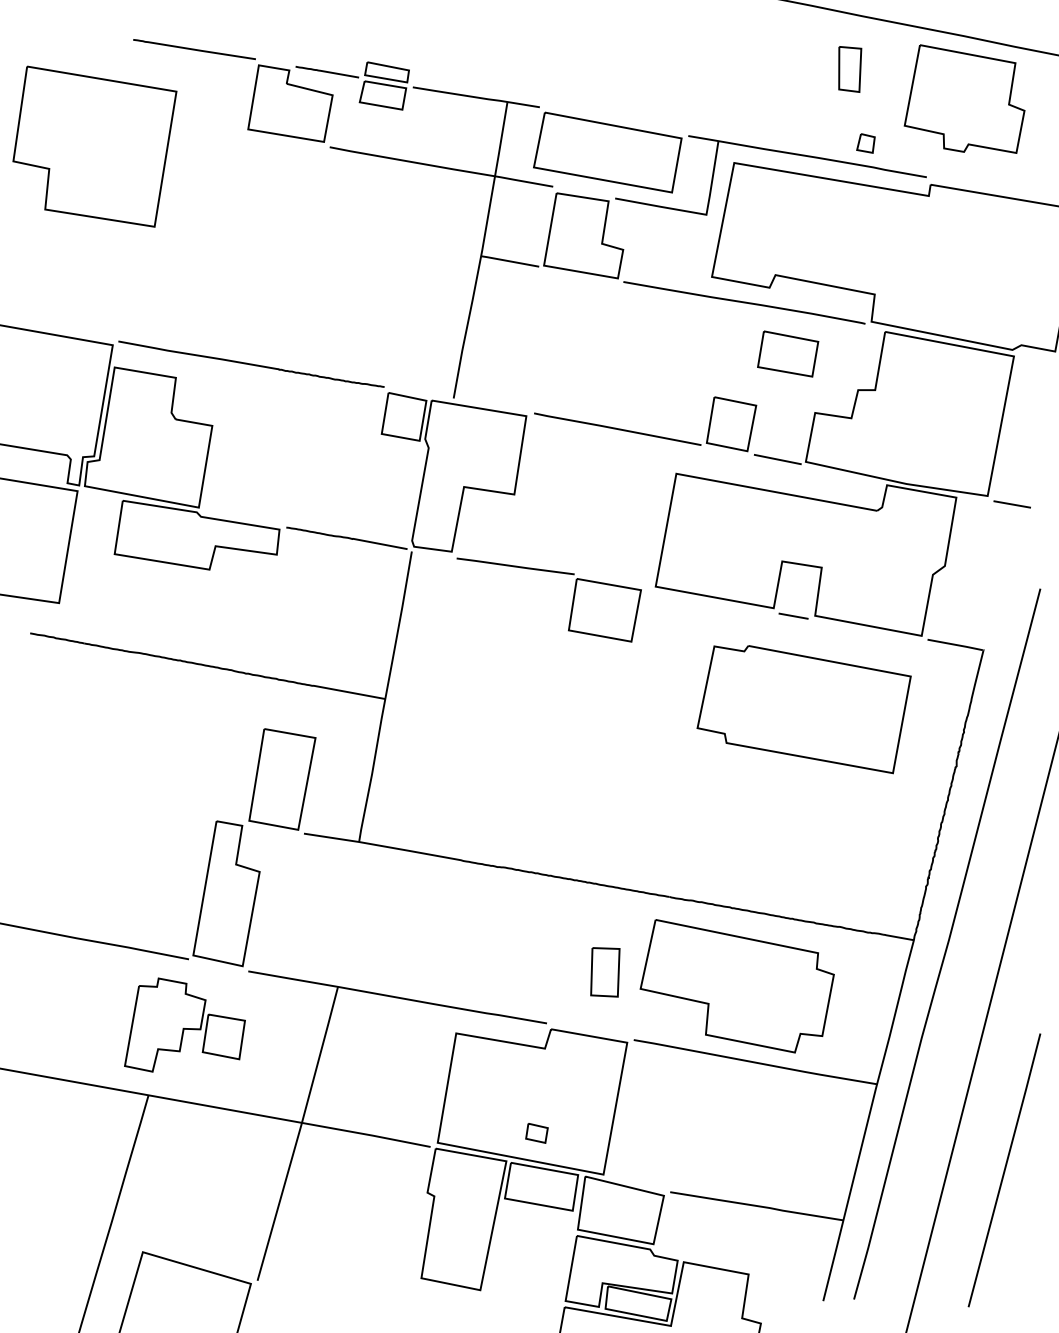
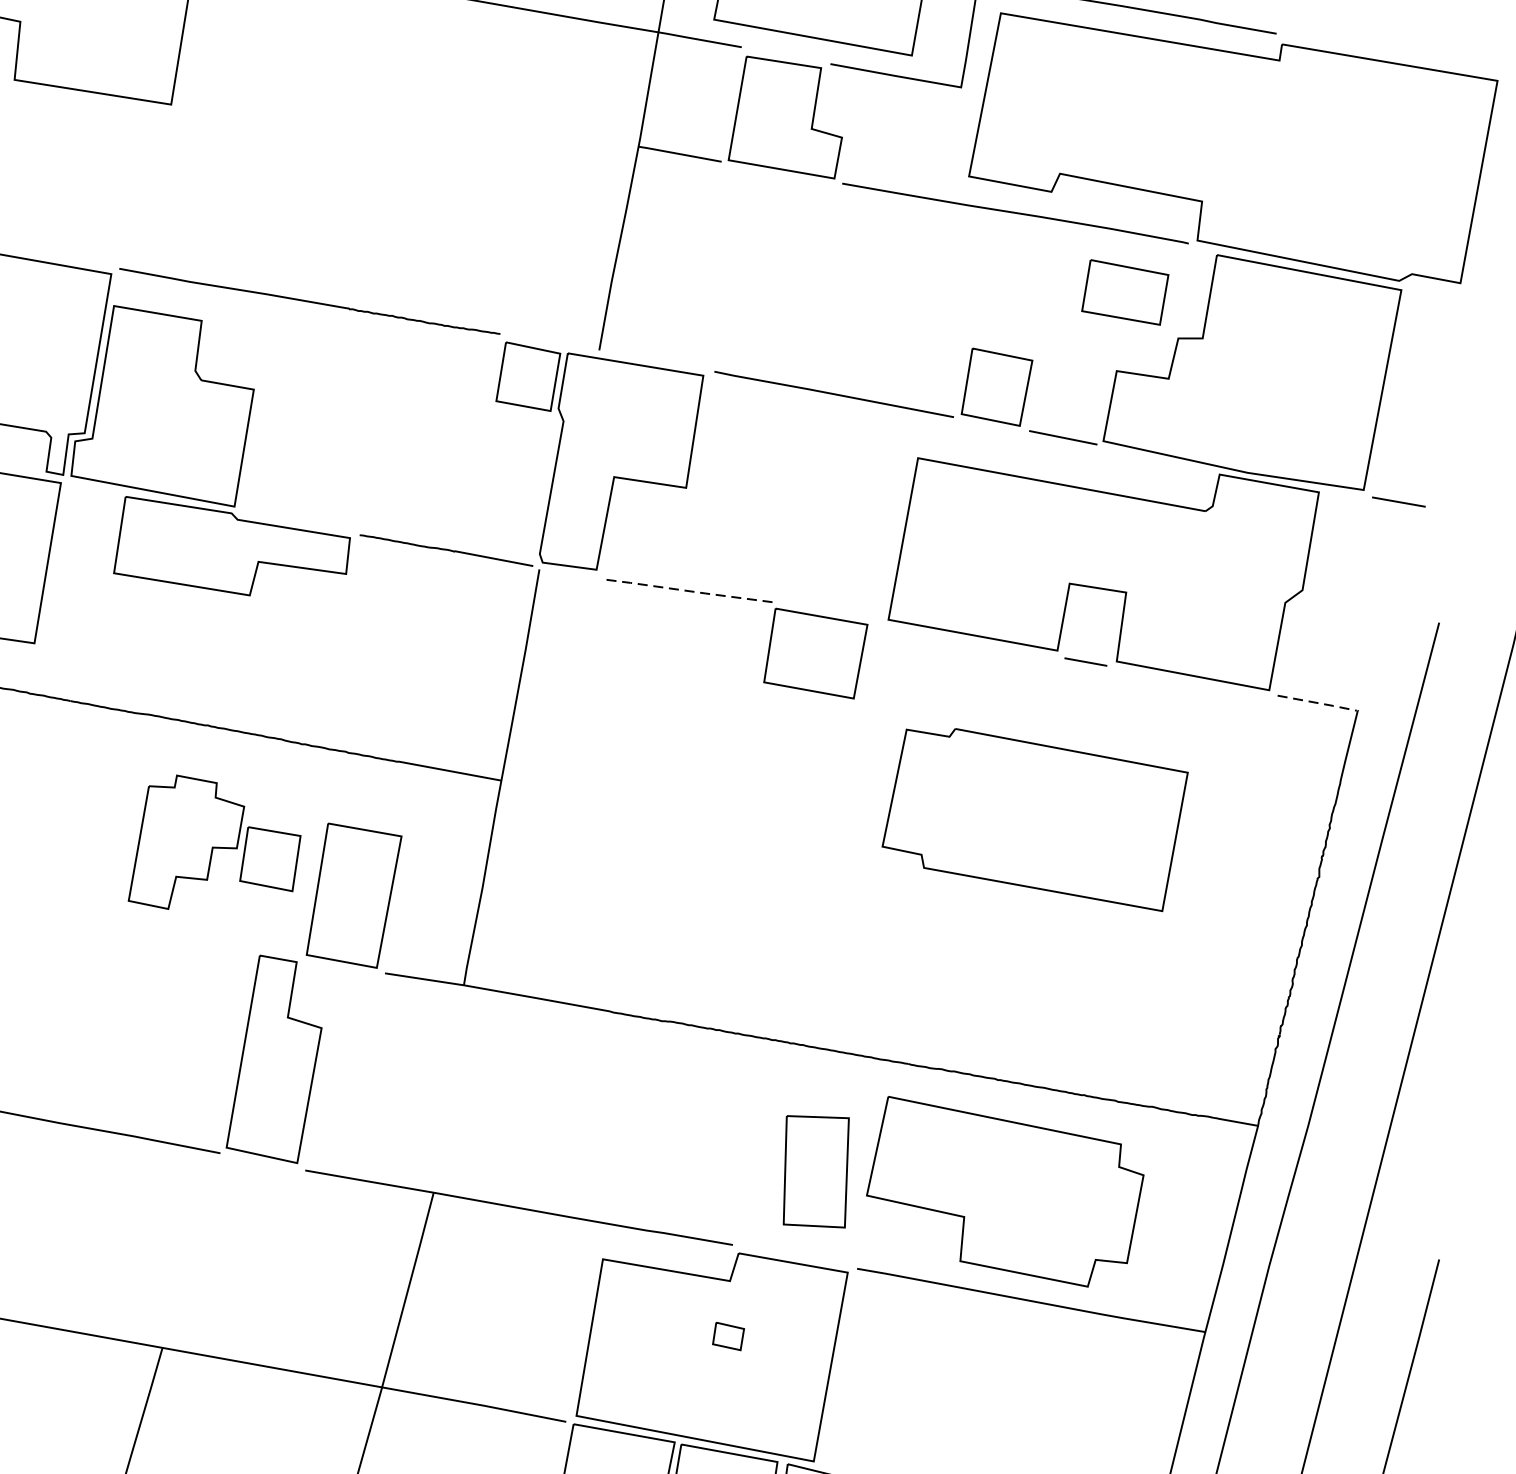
part: (788, 353) -> (1125, 291), moved
line: (514, 566) -> (686, 590), solid -> dashed
line: (955, 644) -> (1317, 702), solid -> dashed
part: (803, 709) -> (1034, 819), moved
part: (605, 972) -> (816, 1172), size x1.6
part: (184, 1024) -> (213, 841), moved
part: (536, 1133) -> (727, 1336), moved

